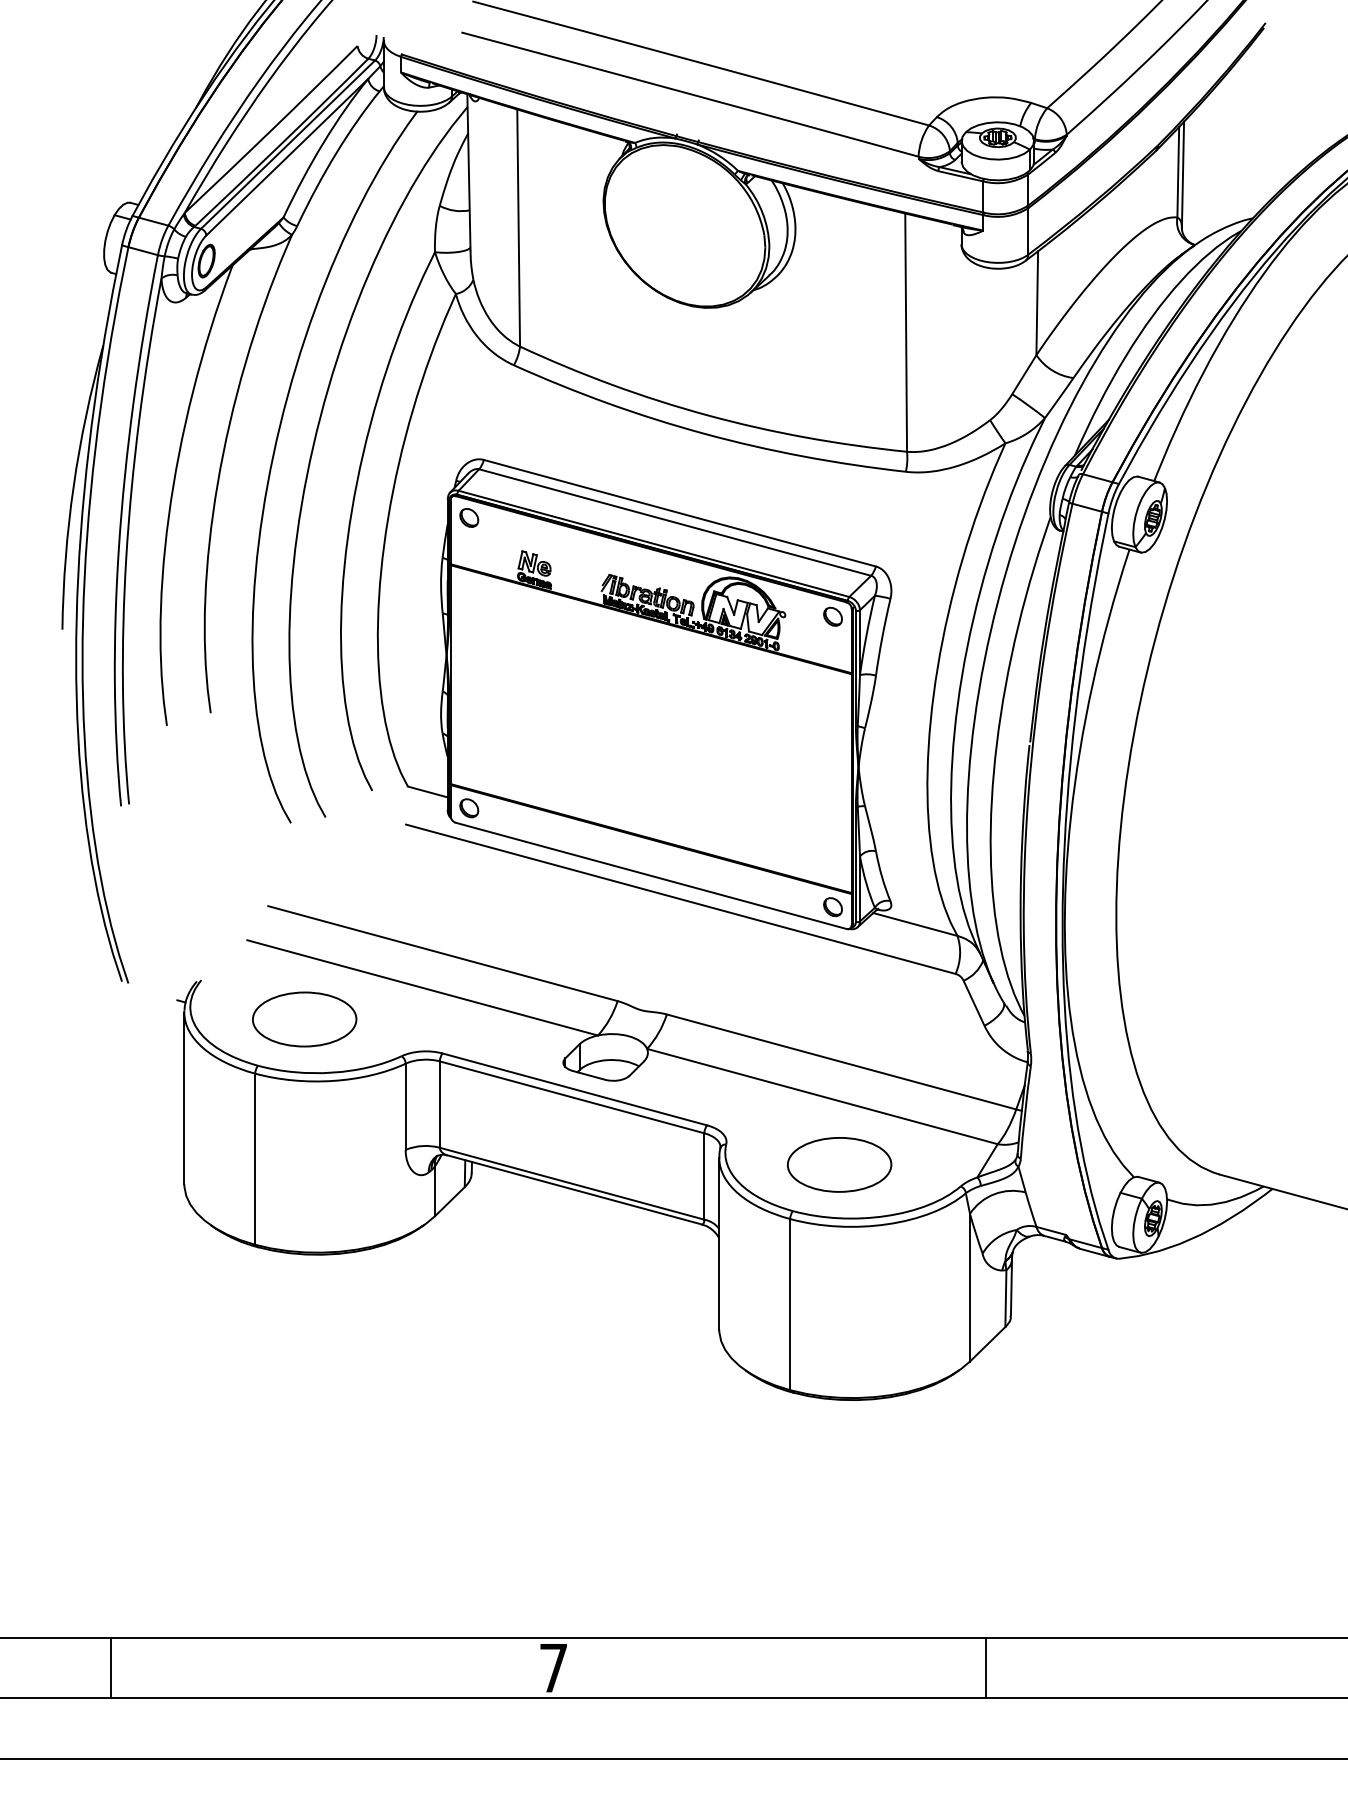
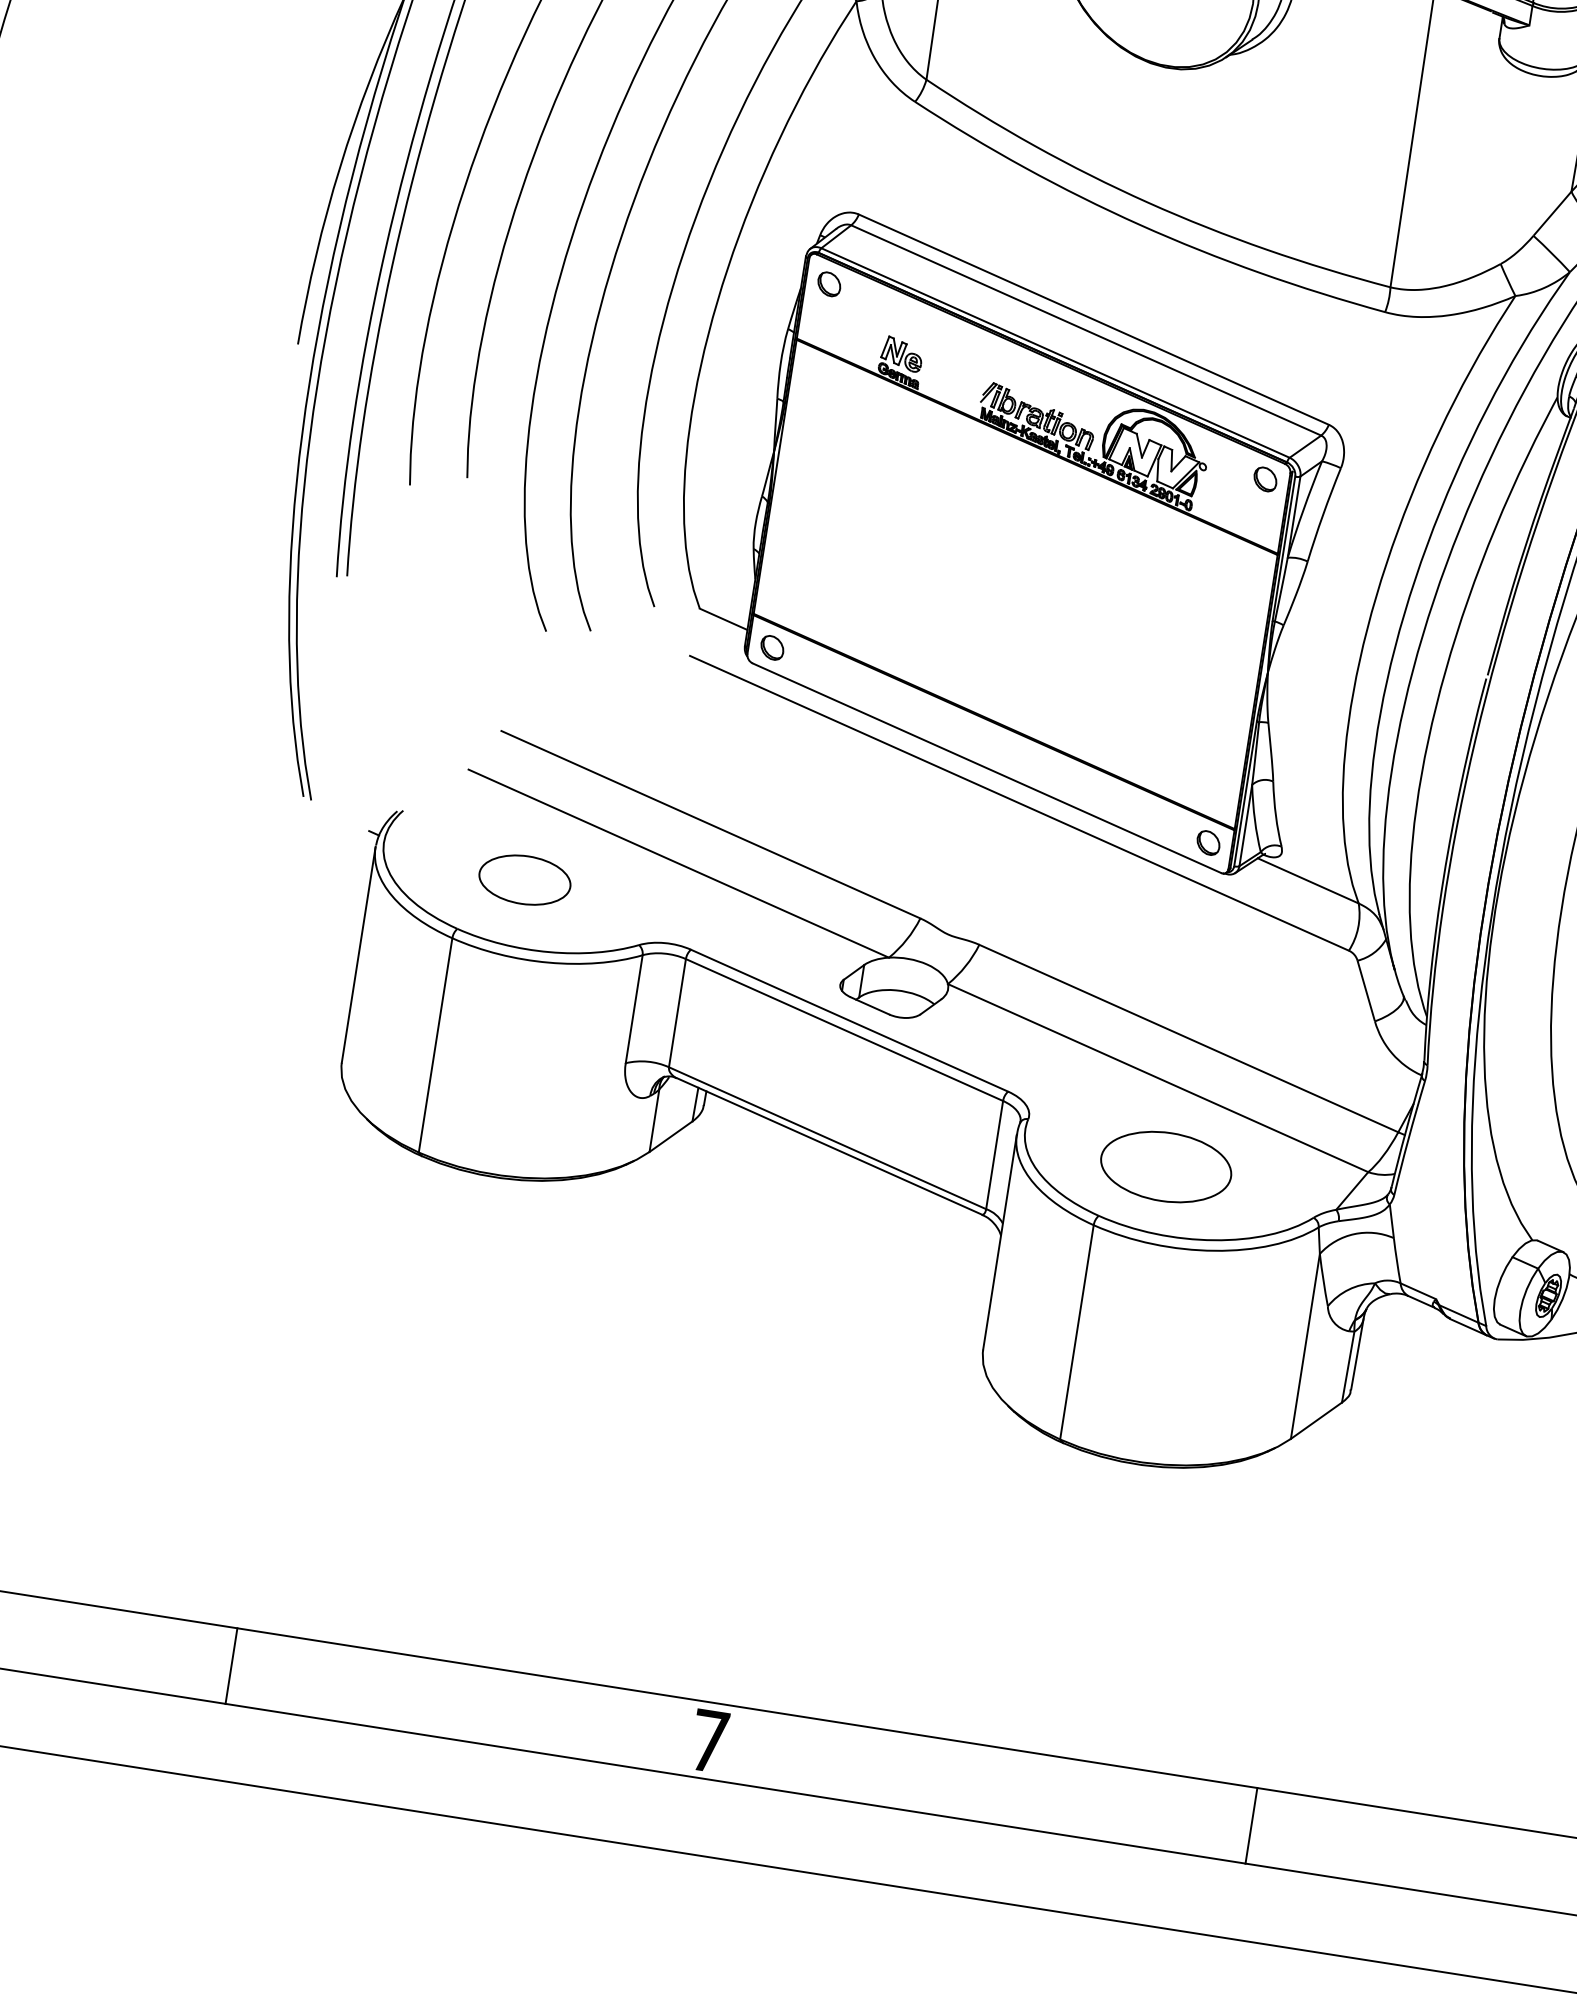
part: (304, 1019) -> (524, 880), size x0.7
line: (110, 1667) -> (231, 1665), moved

